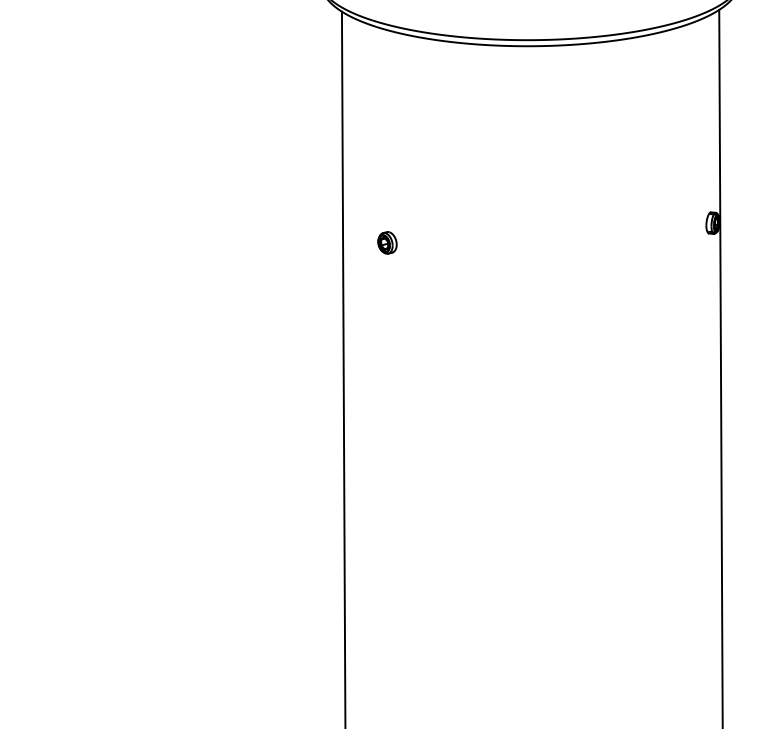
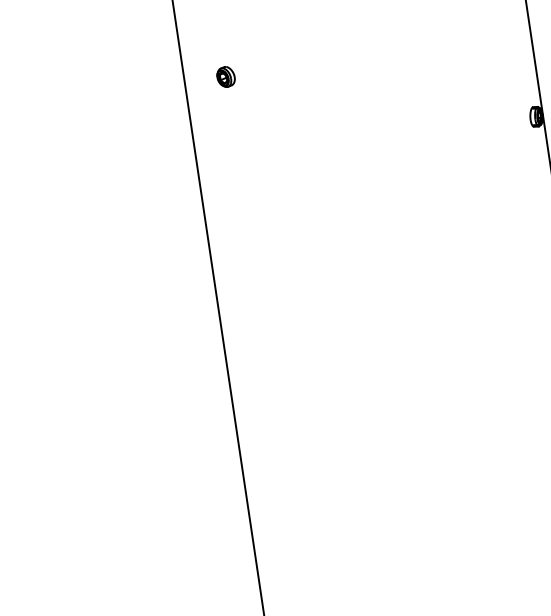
part: (387, 242) -> (226, 76), moved

